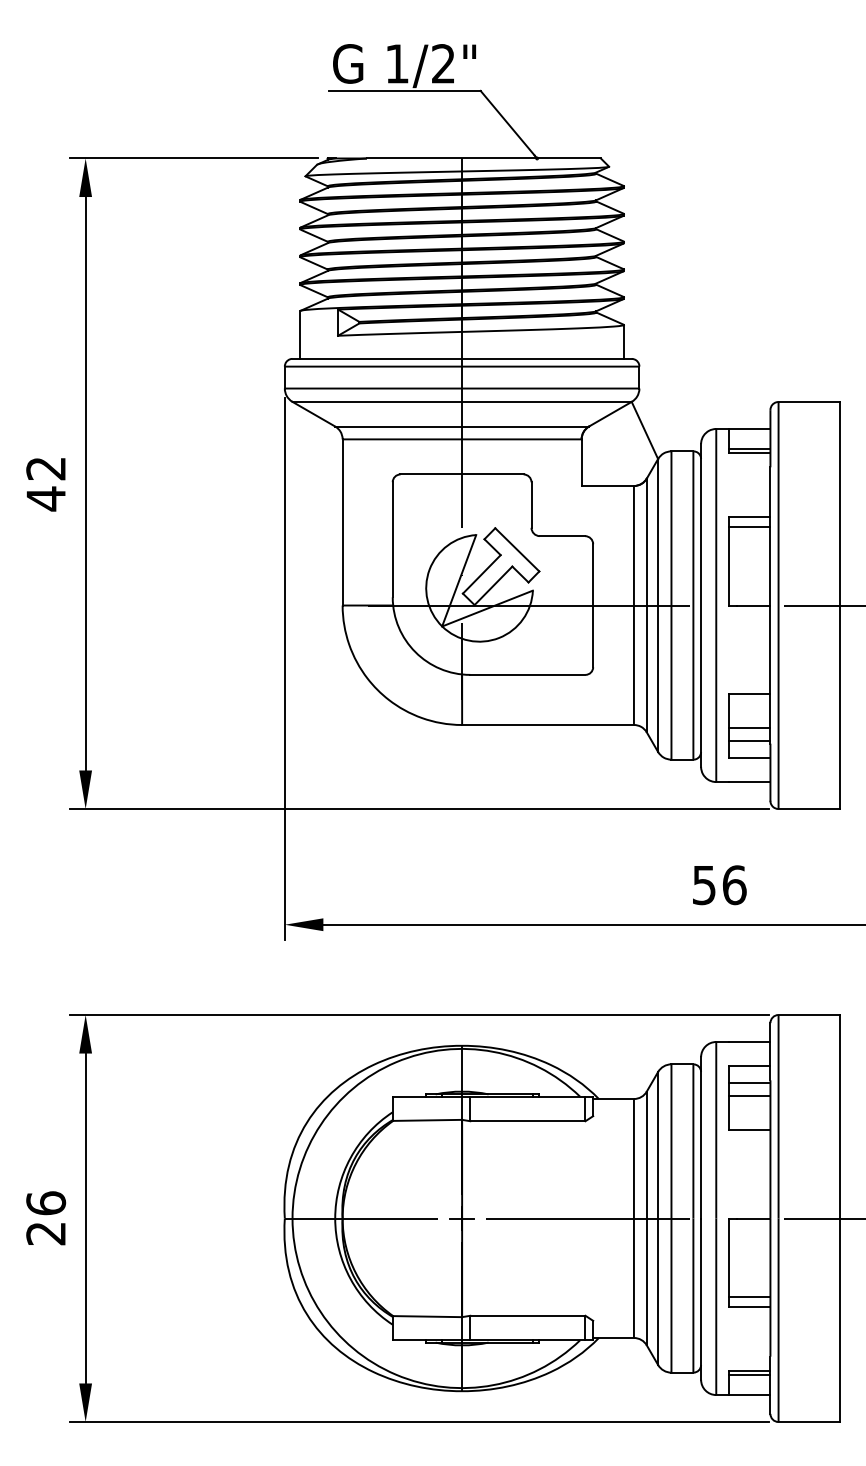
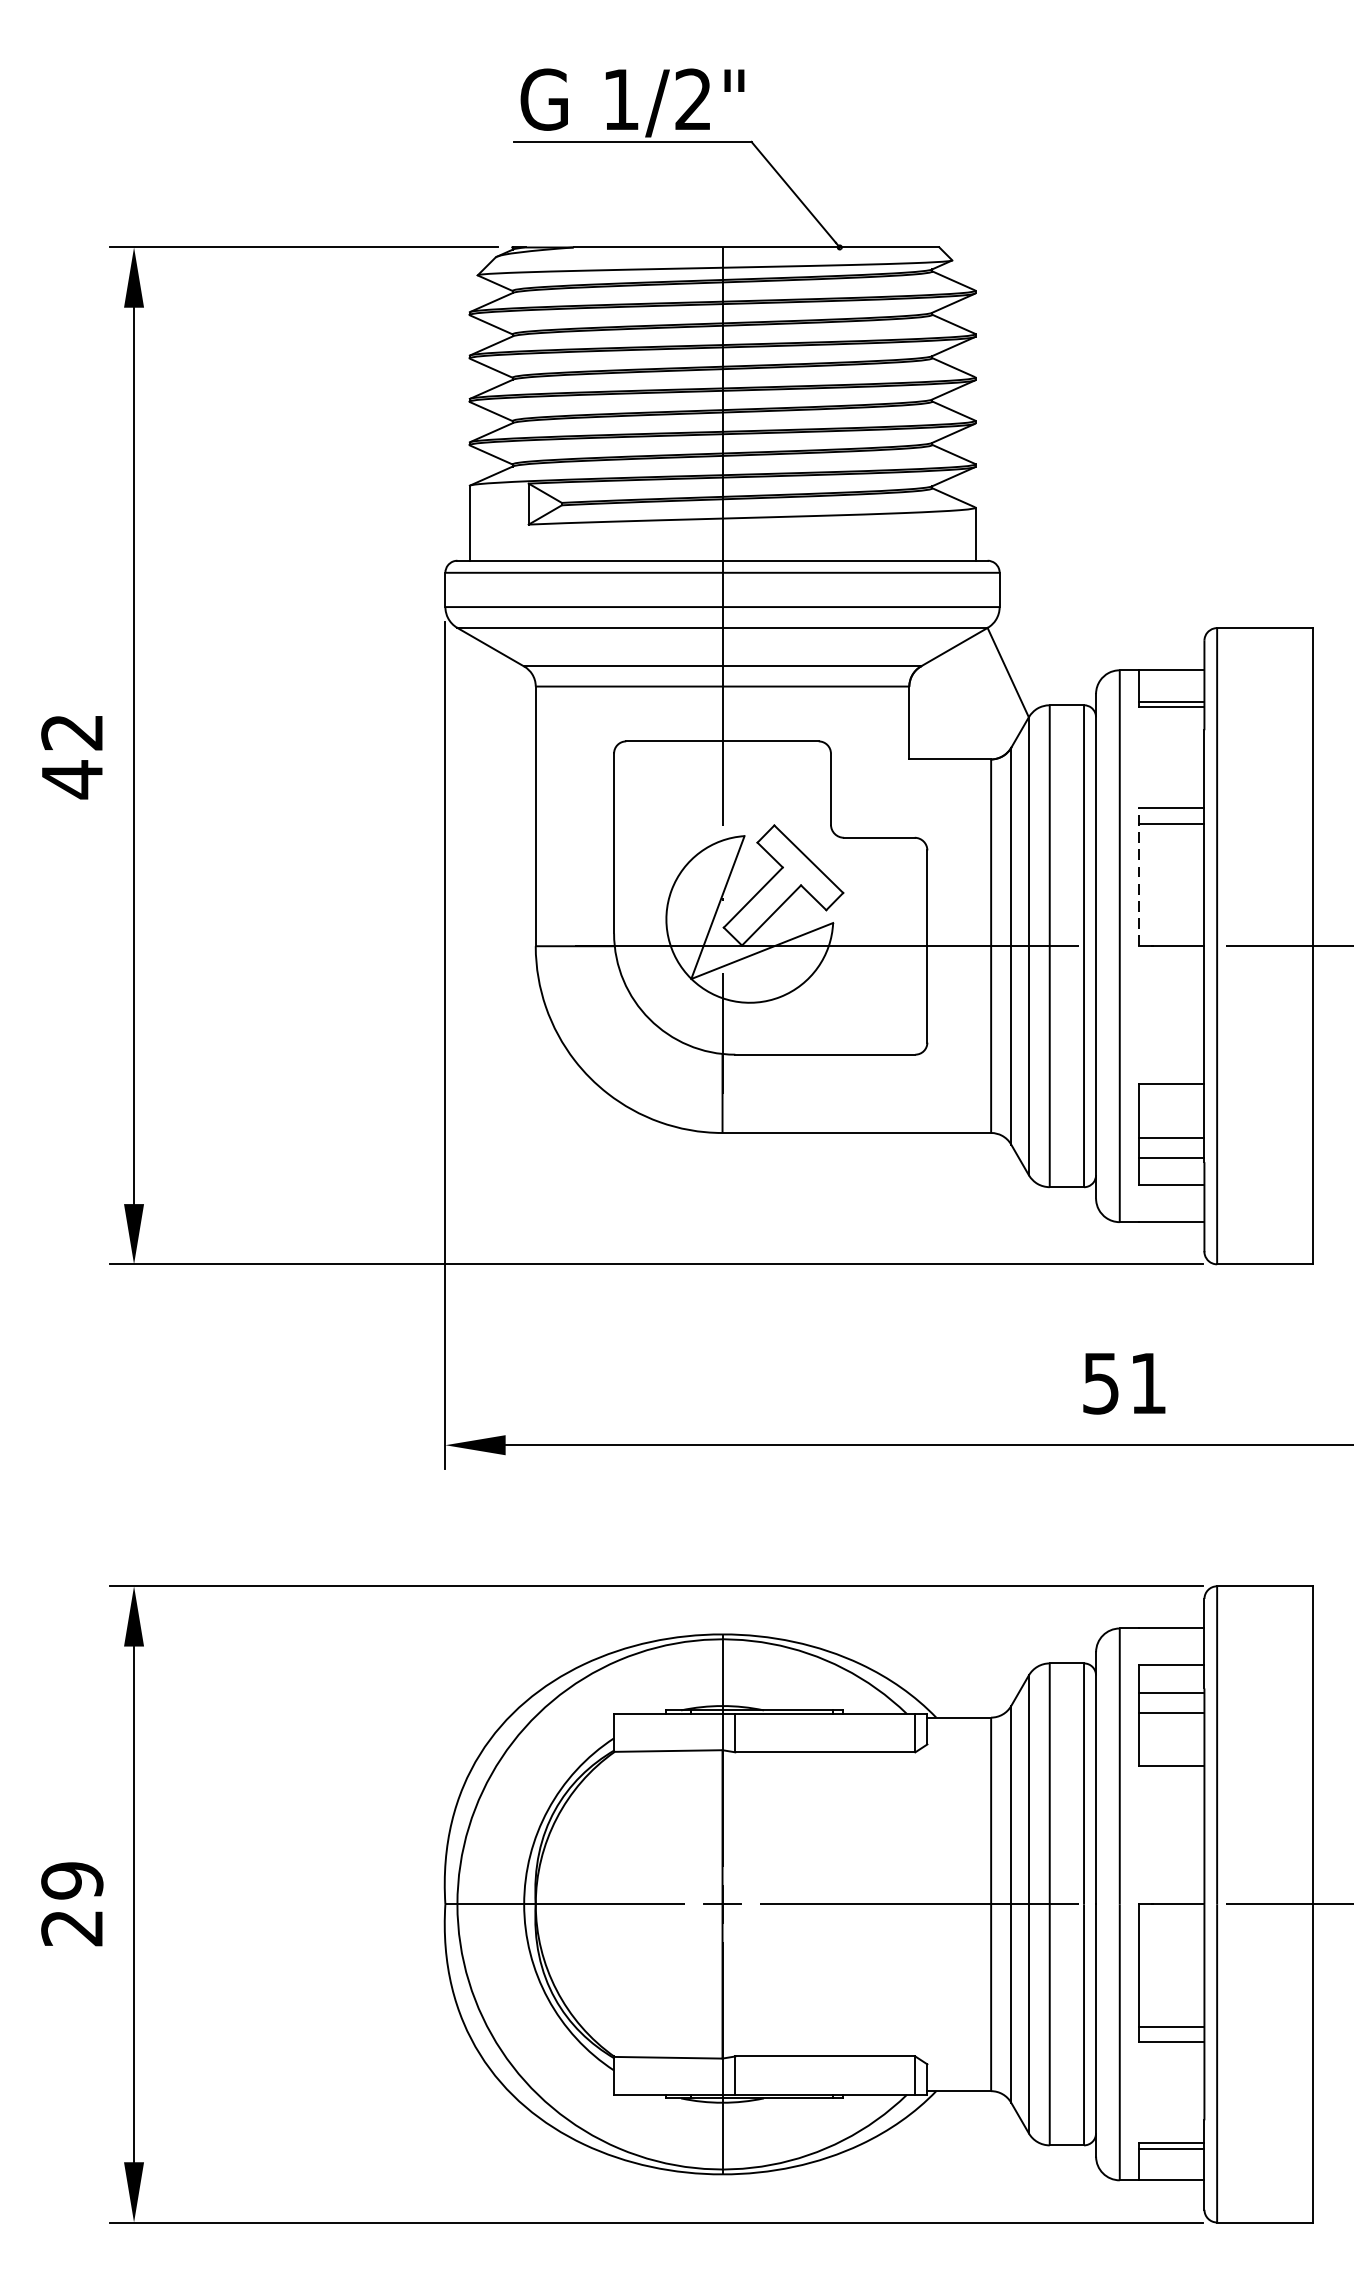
line: (728, 560) -> (1138, 875), solid -> dashed
text: (734, 885) -> (1148, 1383), 56 -> 51
text: (46, 1203) -> (72, 1880), 26 -> 29

